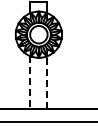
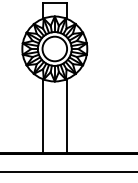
line: (47, 82) -> (66, 116), dashed -> solid
line: (30, 83) -> (43, 117), dashed -> solid

